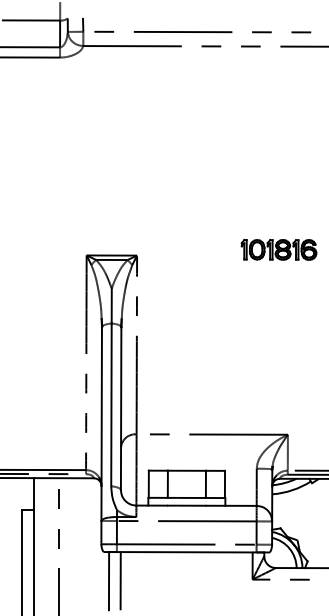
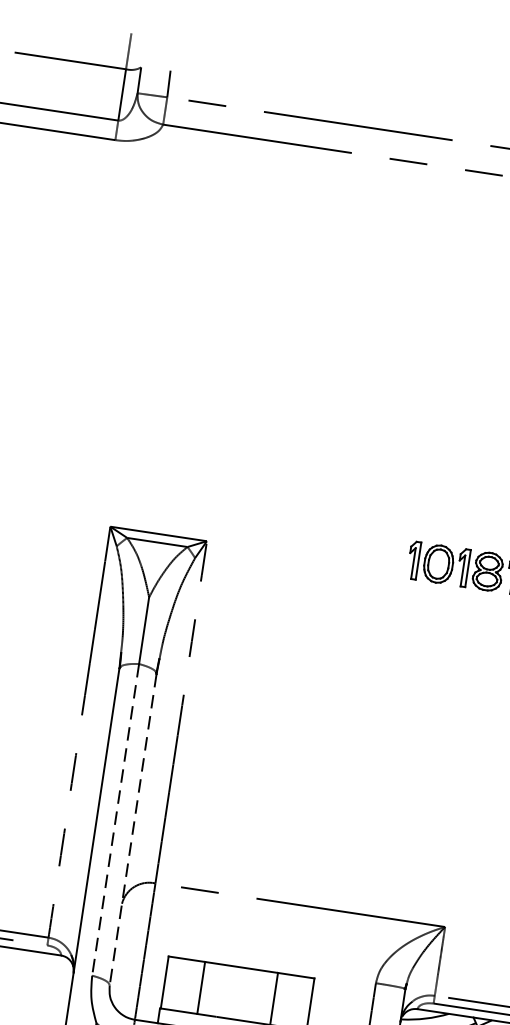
line: (111, 405) -> (115, 821), solid -> dashed
line: (121, 409) -> (133, 831), solid -> dashed

